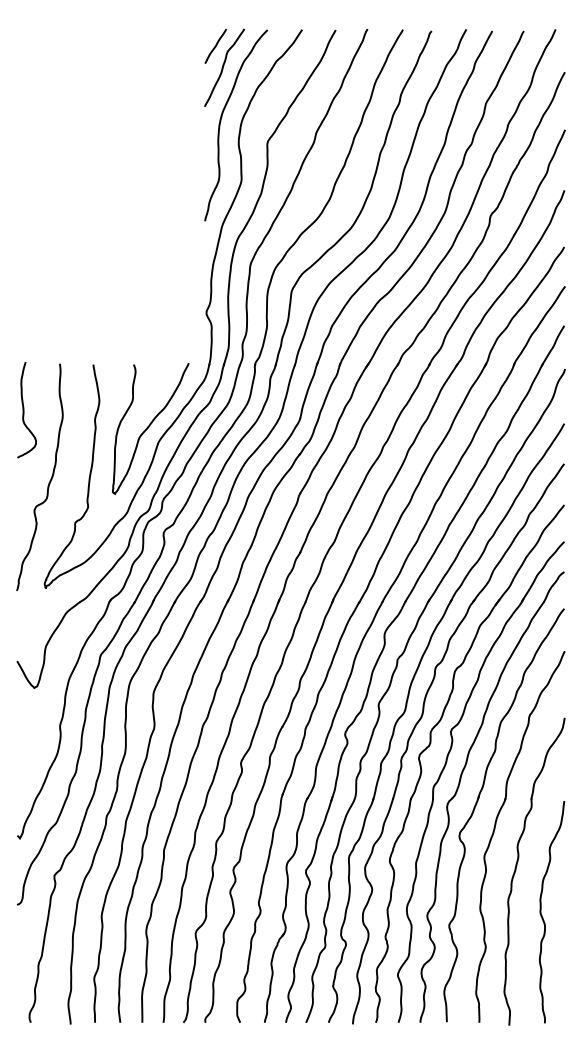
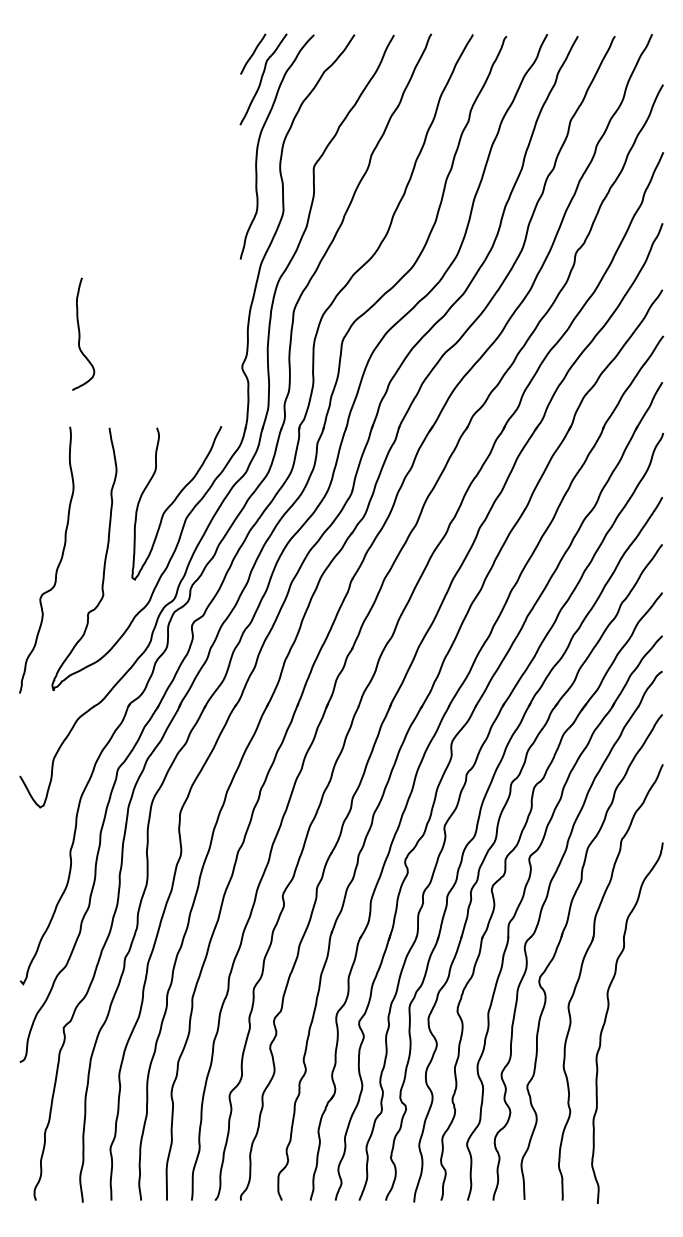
curve: (24, 409) -> (80, 333), moved
curve: (543, 917) -> (637, 1076), removed

